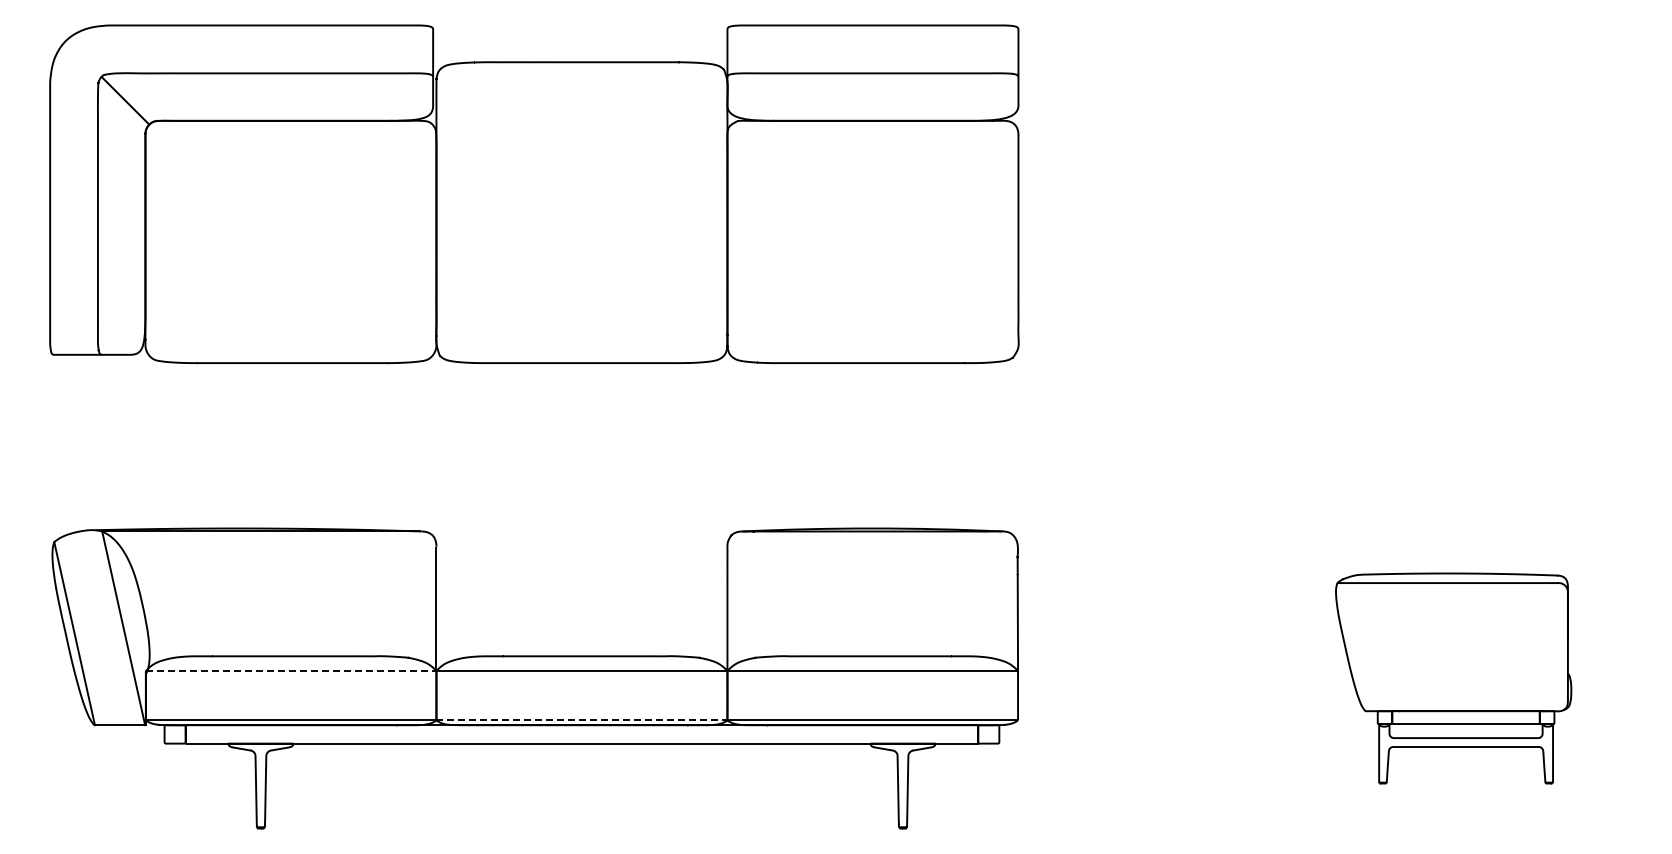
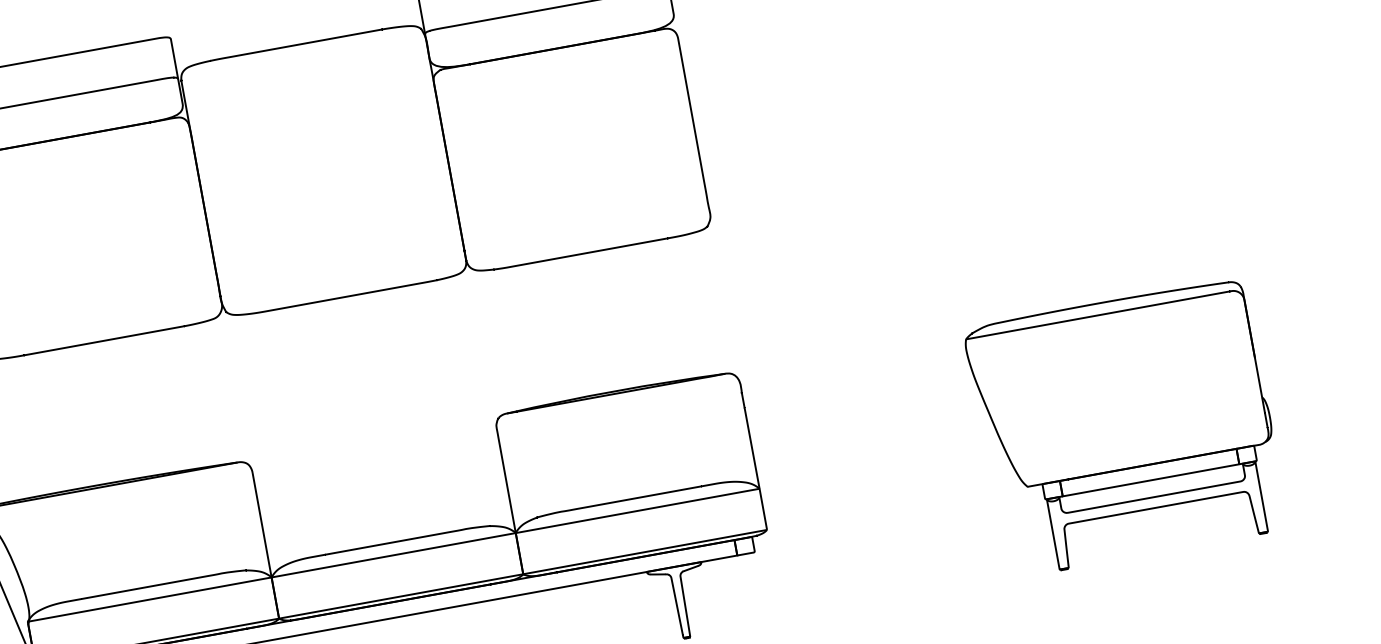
line: (291, 671) -> (150, 599), dashed -> solid
part: (1453, 678) -> (1126, 428), size x1.43
line: (582, 720) -> (401, 596), dashed -> solid

